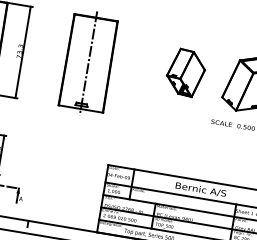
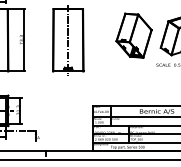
part: (185, 72) -> (133, 35), size x1.43

